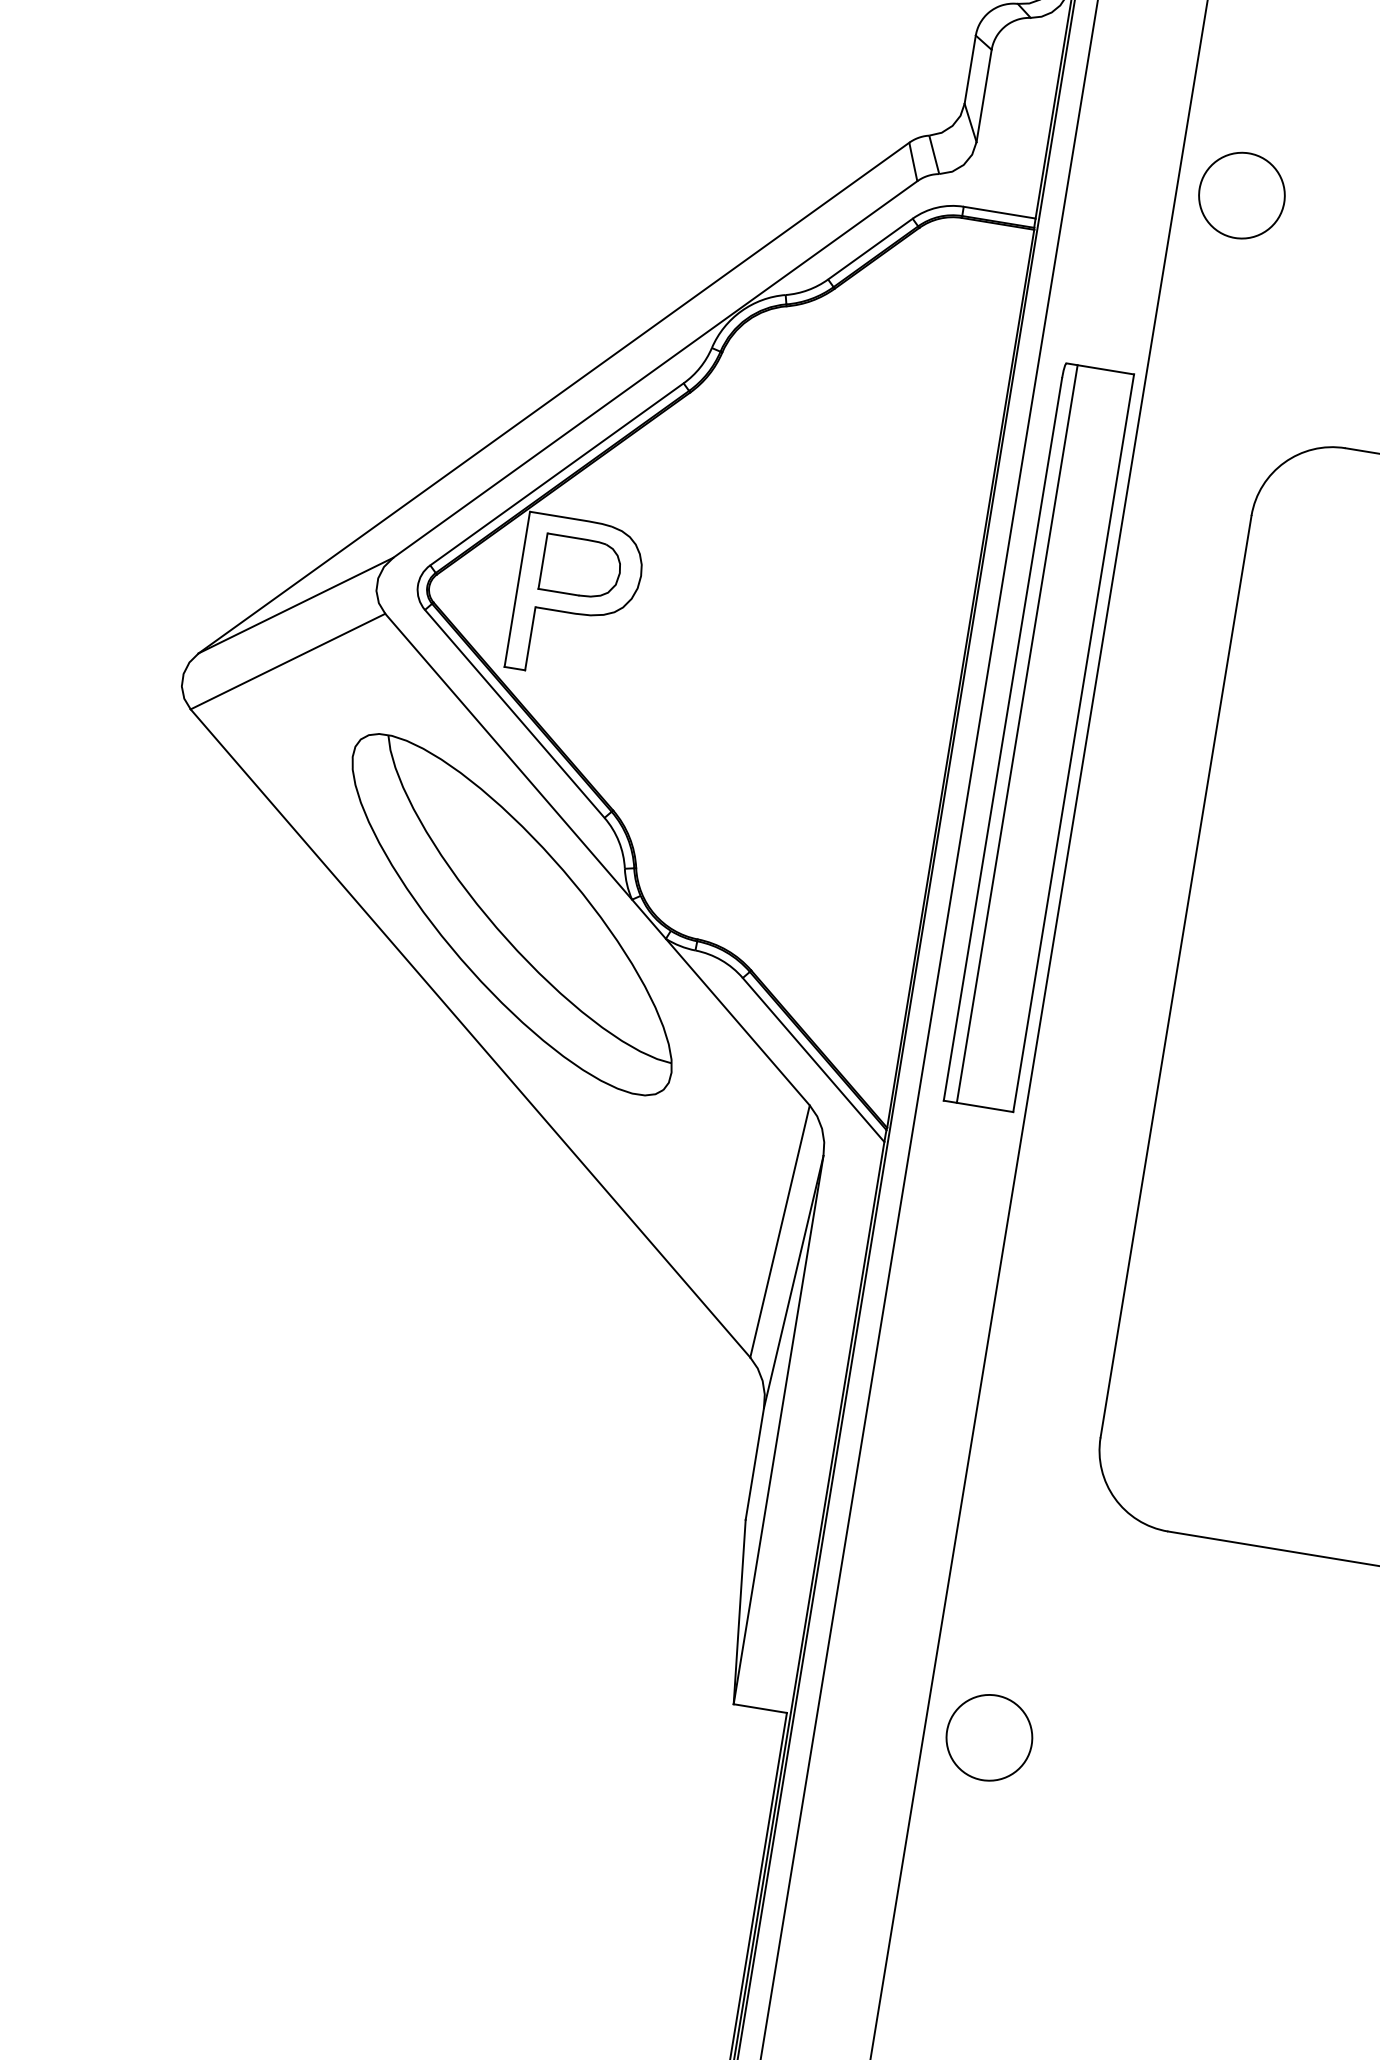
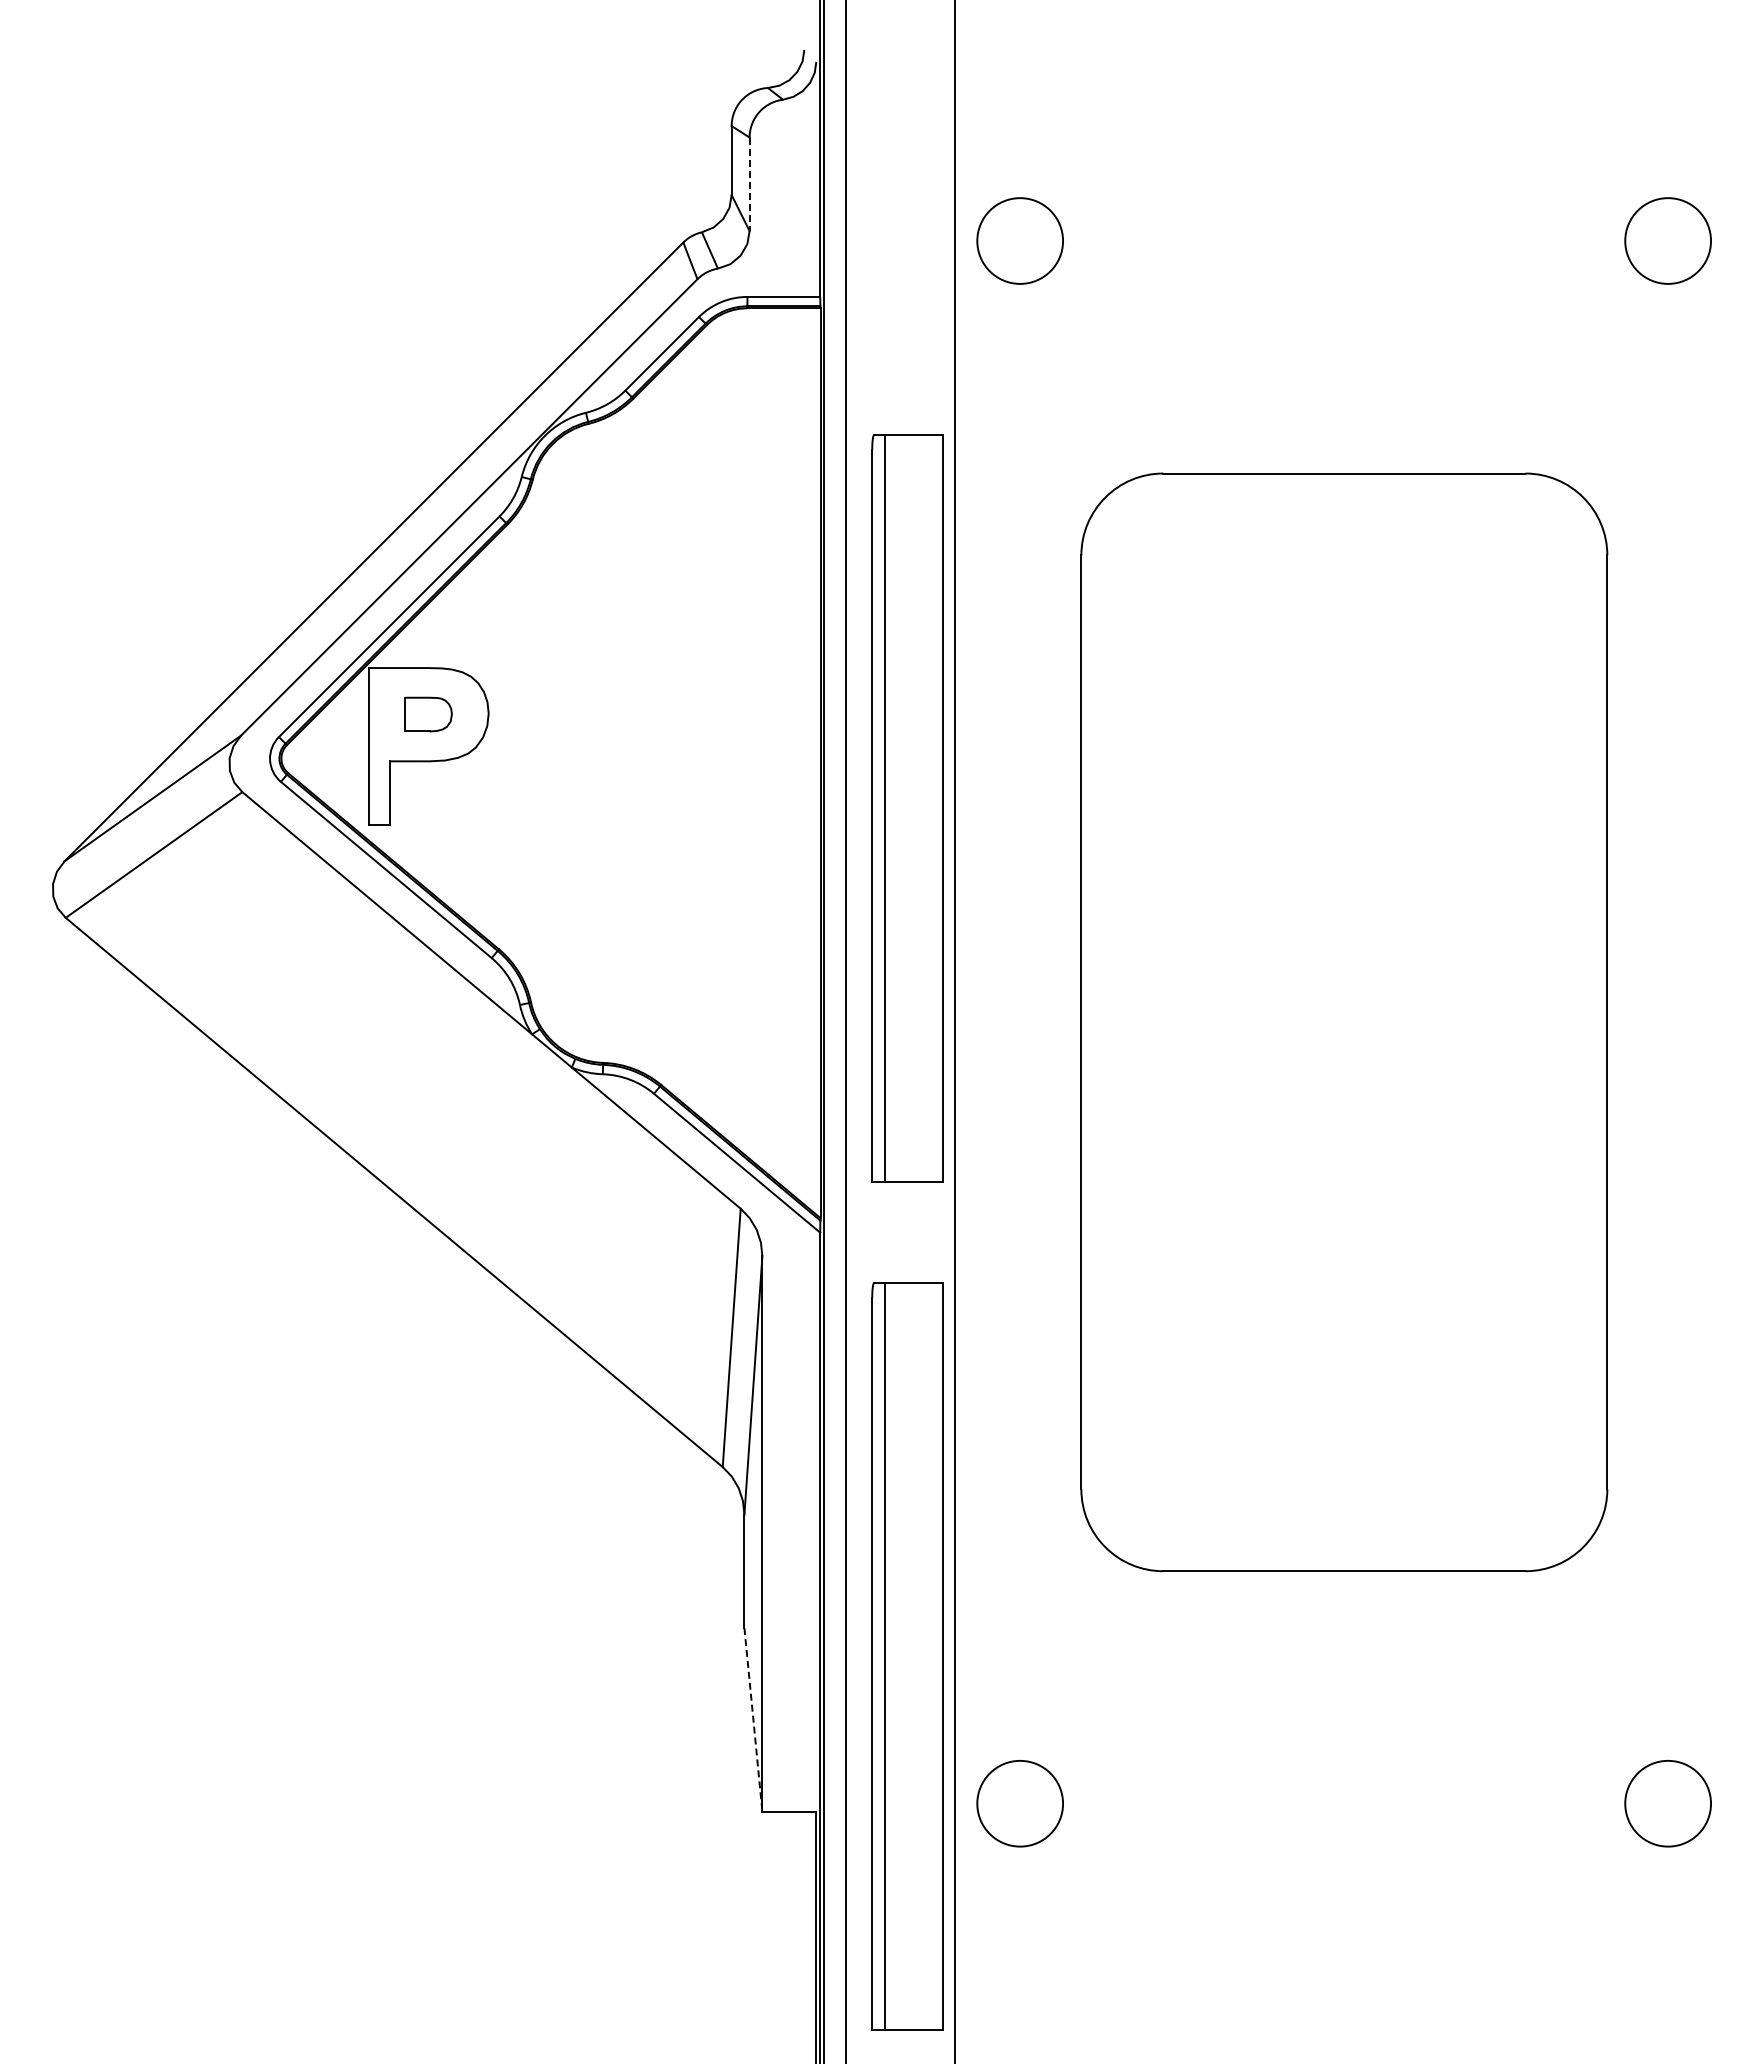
line: (983, 96) -> (749, 184), solid -> dashed
part: (581, 567) -> (428, 714), size x0.6
part: (511, 914) -> (415, 1068), removed
part: (902, 1574) -> (907, 1656), added
line: (739, 1612) -> (753, 1720), solid -> dashed

